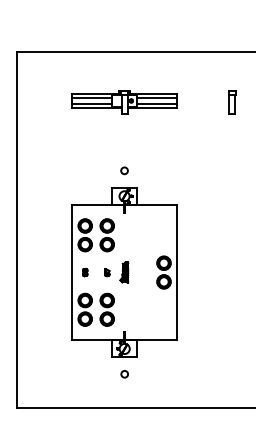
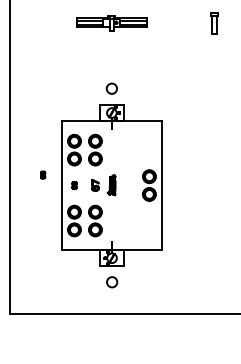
part: (124, 102) -> (111, 23), size x0.7
circle: (124, 170) -> (111, 88), size x1.6
part: (52, 261) -> (43, 175), added
part: (107, 272) -> (95, 185), size x1.6
circle: (124, 374) -> (111, 282), size x1.6

